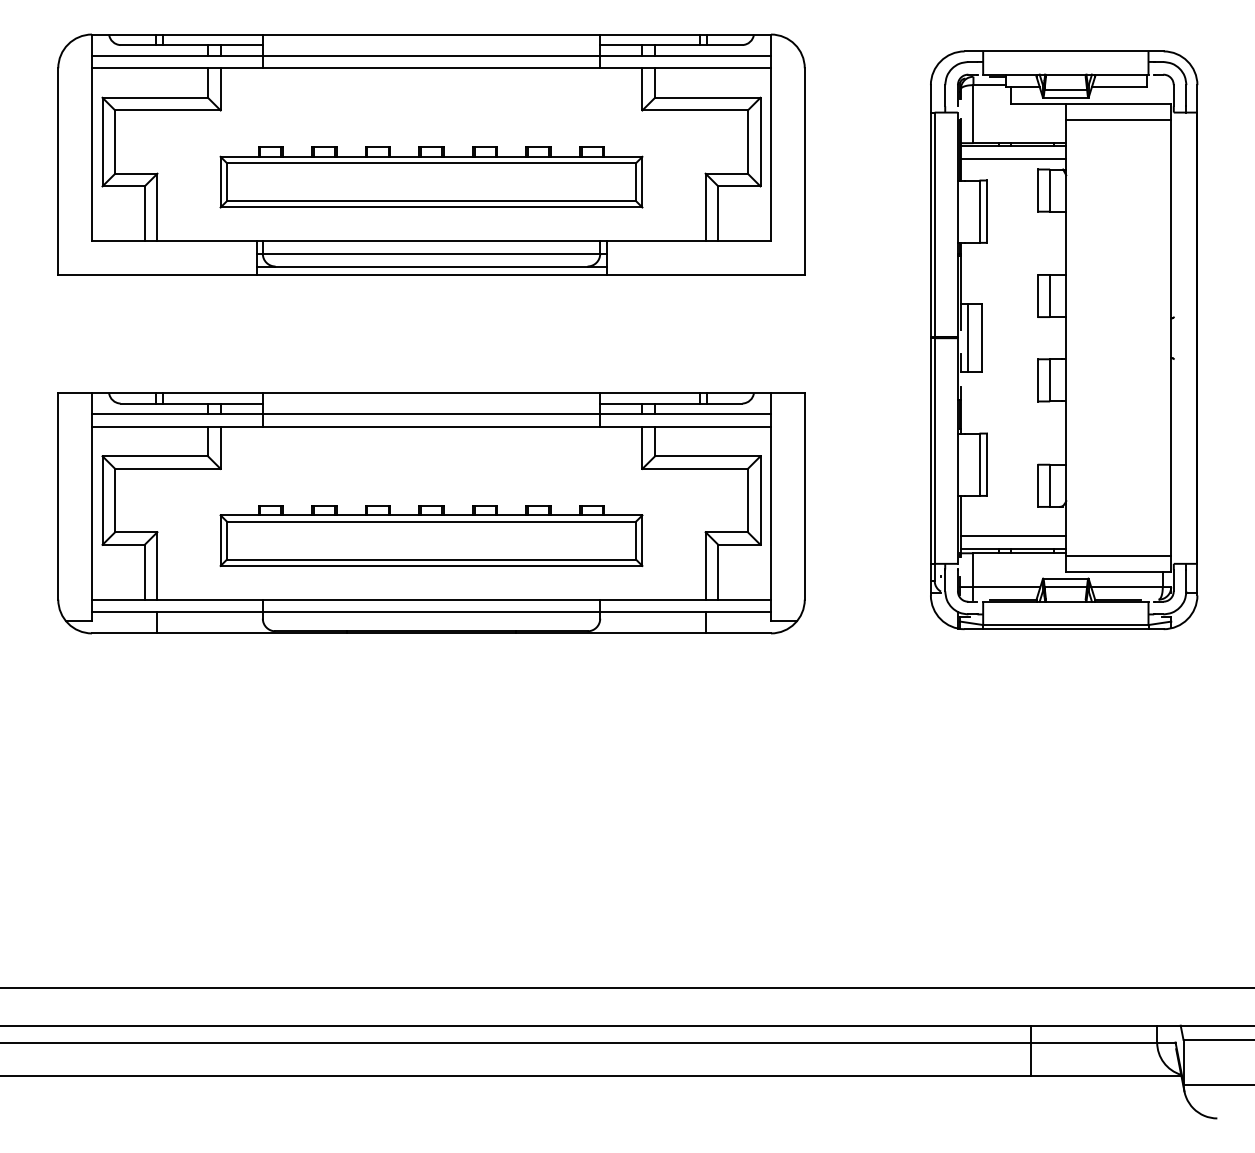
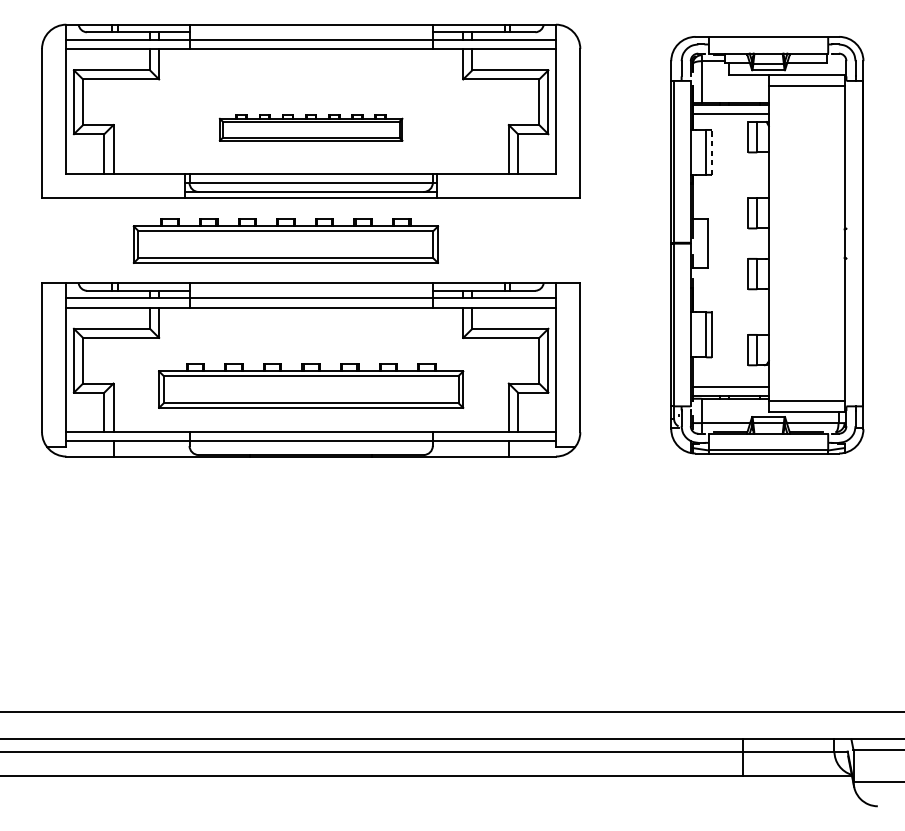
part: (431, 177) -> (311, 127), size x0.6
line: (987, 211) -> (712, 152), solid -> dashed
part: (396, 334) -> (285, 240), added
line: (968, 337) -> (698, 243), removed

